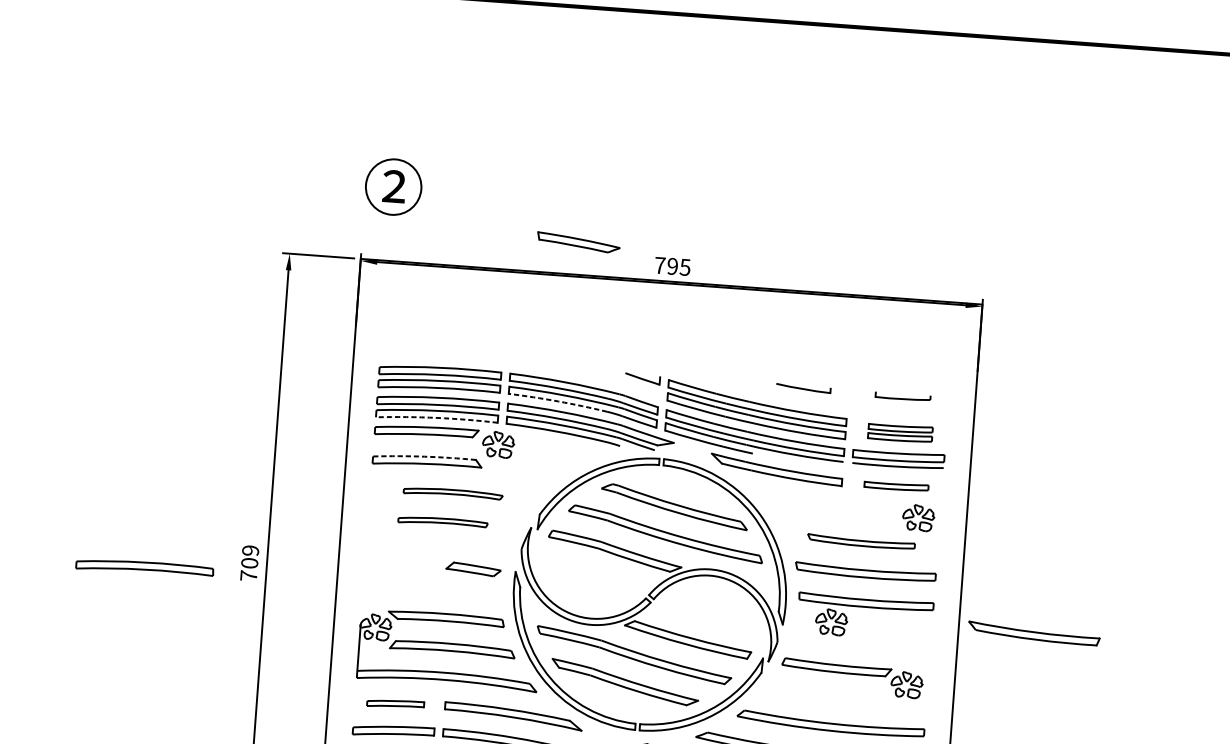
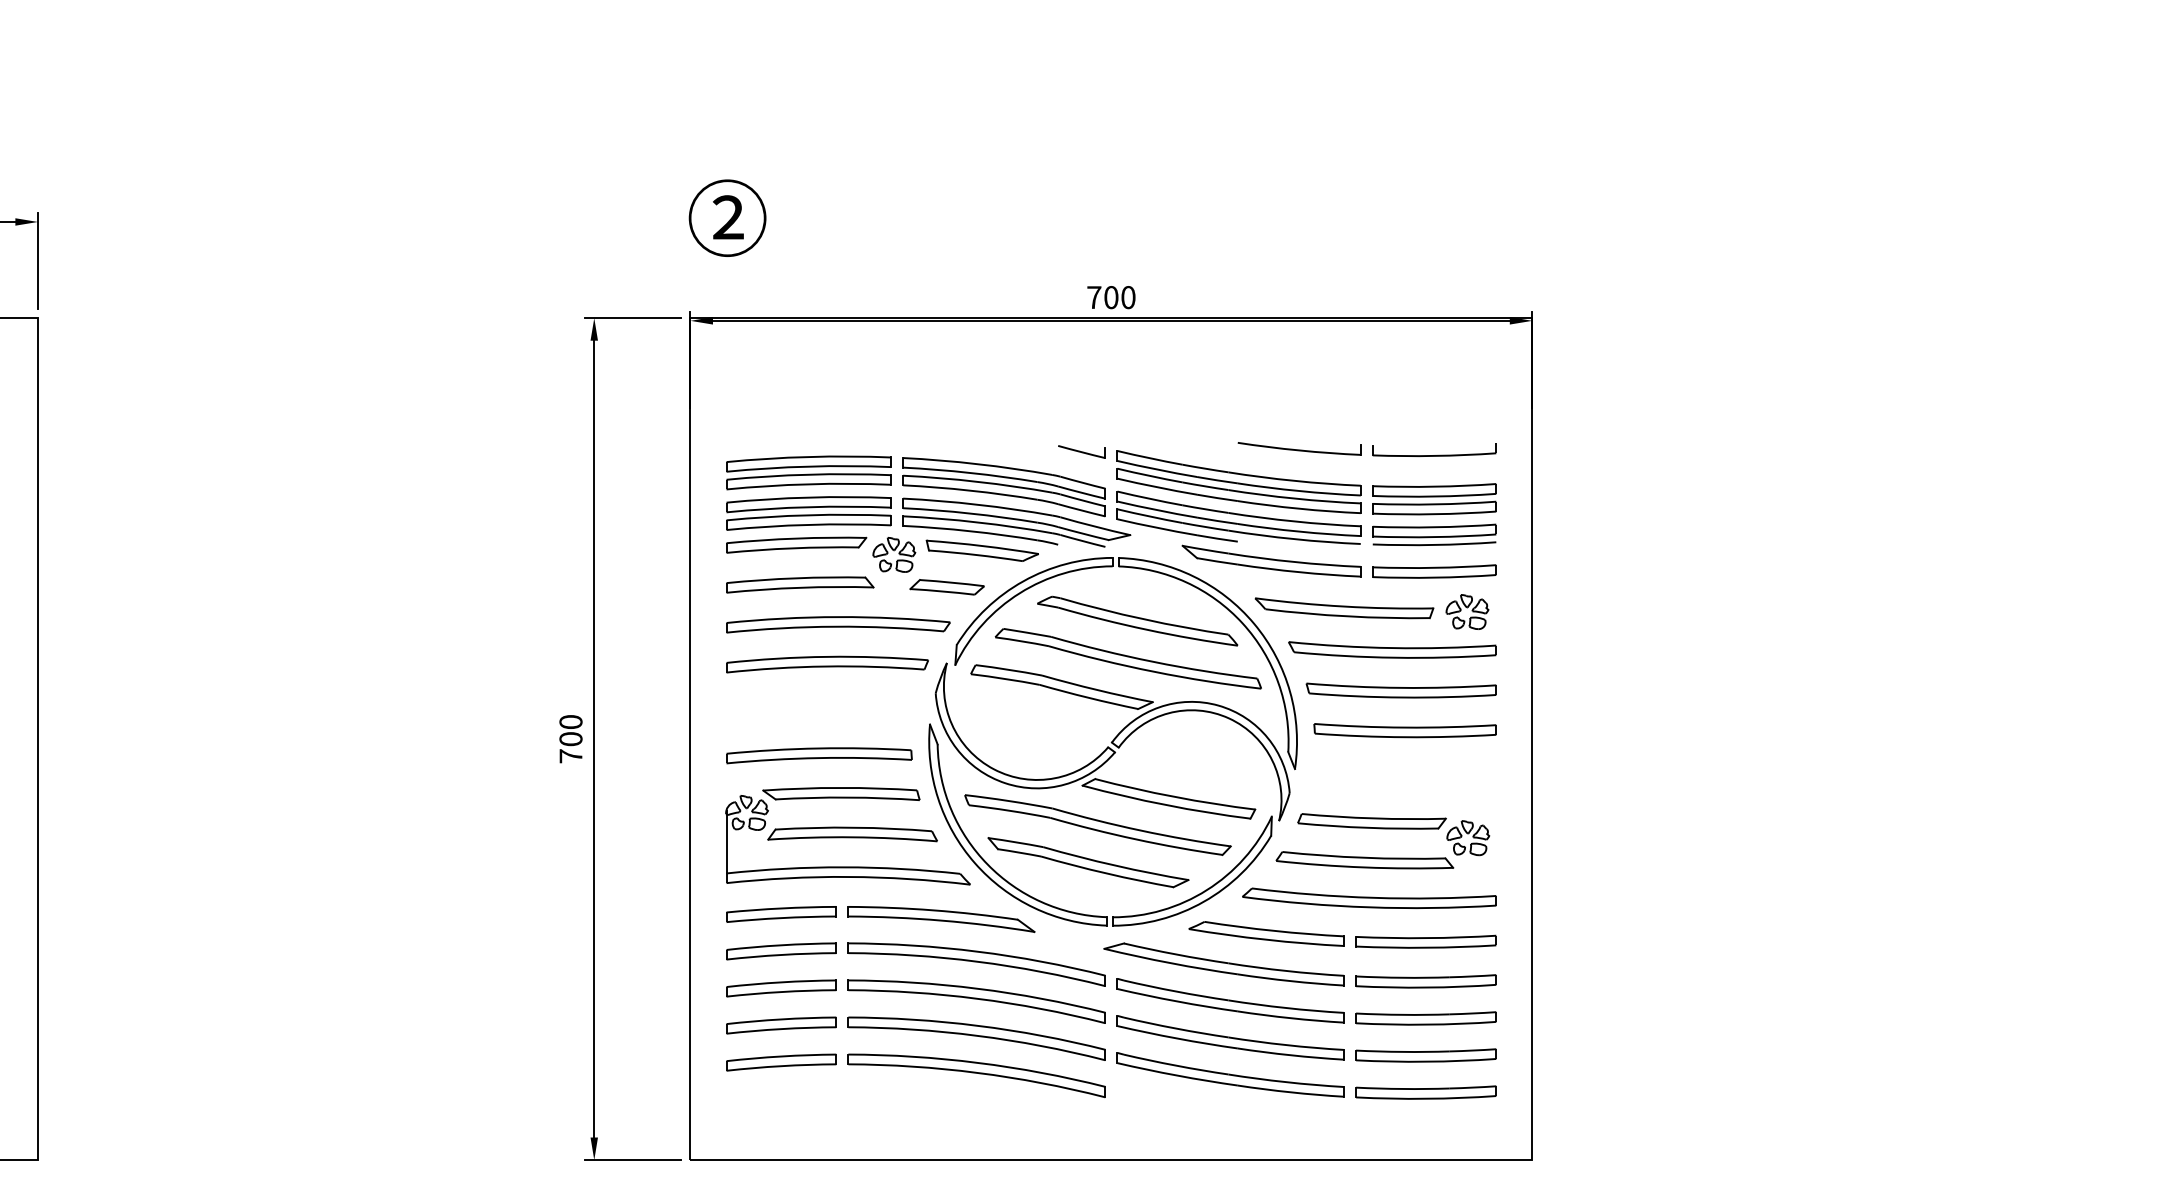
part: (578, 242) -> (981, 550), moved
text: (678, 266) -> (1119, 297), 795 -> 700
part: (803, 388) -> (1299, 448), size x1.67
part: (903, 396) -> (1434, 449), size x1.67
arc: (558, 401) -> (970, 490), dashed -> solid
arc: (436, 417) -> (808, 524), dashed -> solid
part: (900, 433) -> (1434, 499), size x1.43
arc: (424, 456) -> (795, 578), dashed -> solid
part: (896, 486) -> (1434, 571), size x1.43
part: (453, 493) -> (838, 624), size x1.67
part: (443, 522) -> (827, 664), size x1.67
part: (861, 541) -> (1392, 649), size x1.43
text: (250, 550) -> (570, 722), 709 -> 700
part: (145, 567) -> (819, 755), moved
part: (473, 569) -> (946, 587), moved
part: (831, 621) -> (1360, 760), removed
part: (1034, 633) -> (1344, 608), moved
part: (829, 695) -> (1364, 860), added
part: (395, 704) -> (781, 914), size x1.43

